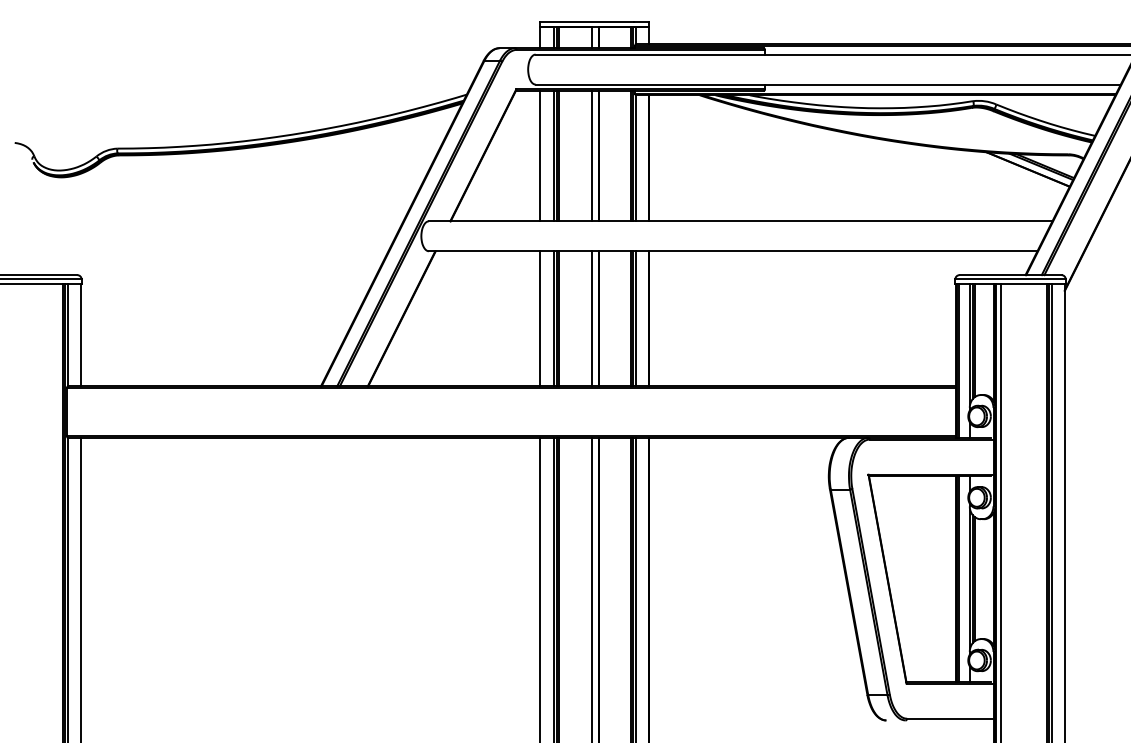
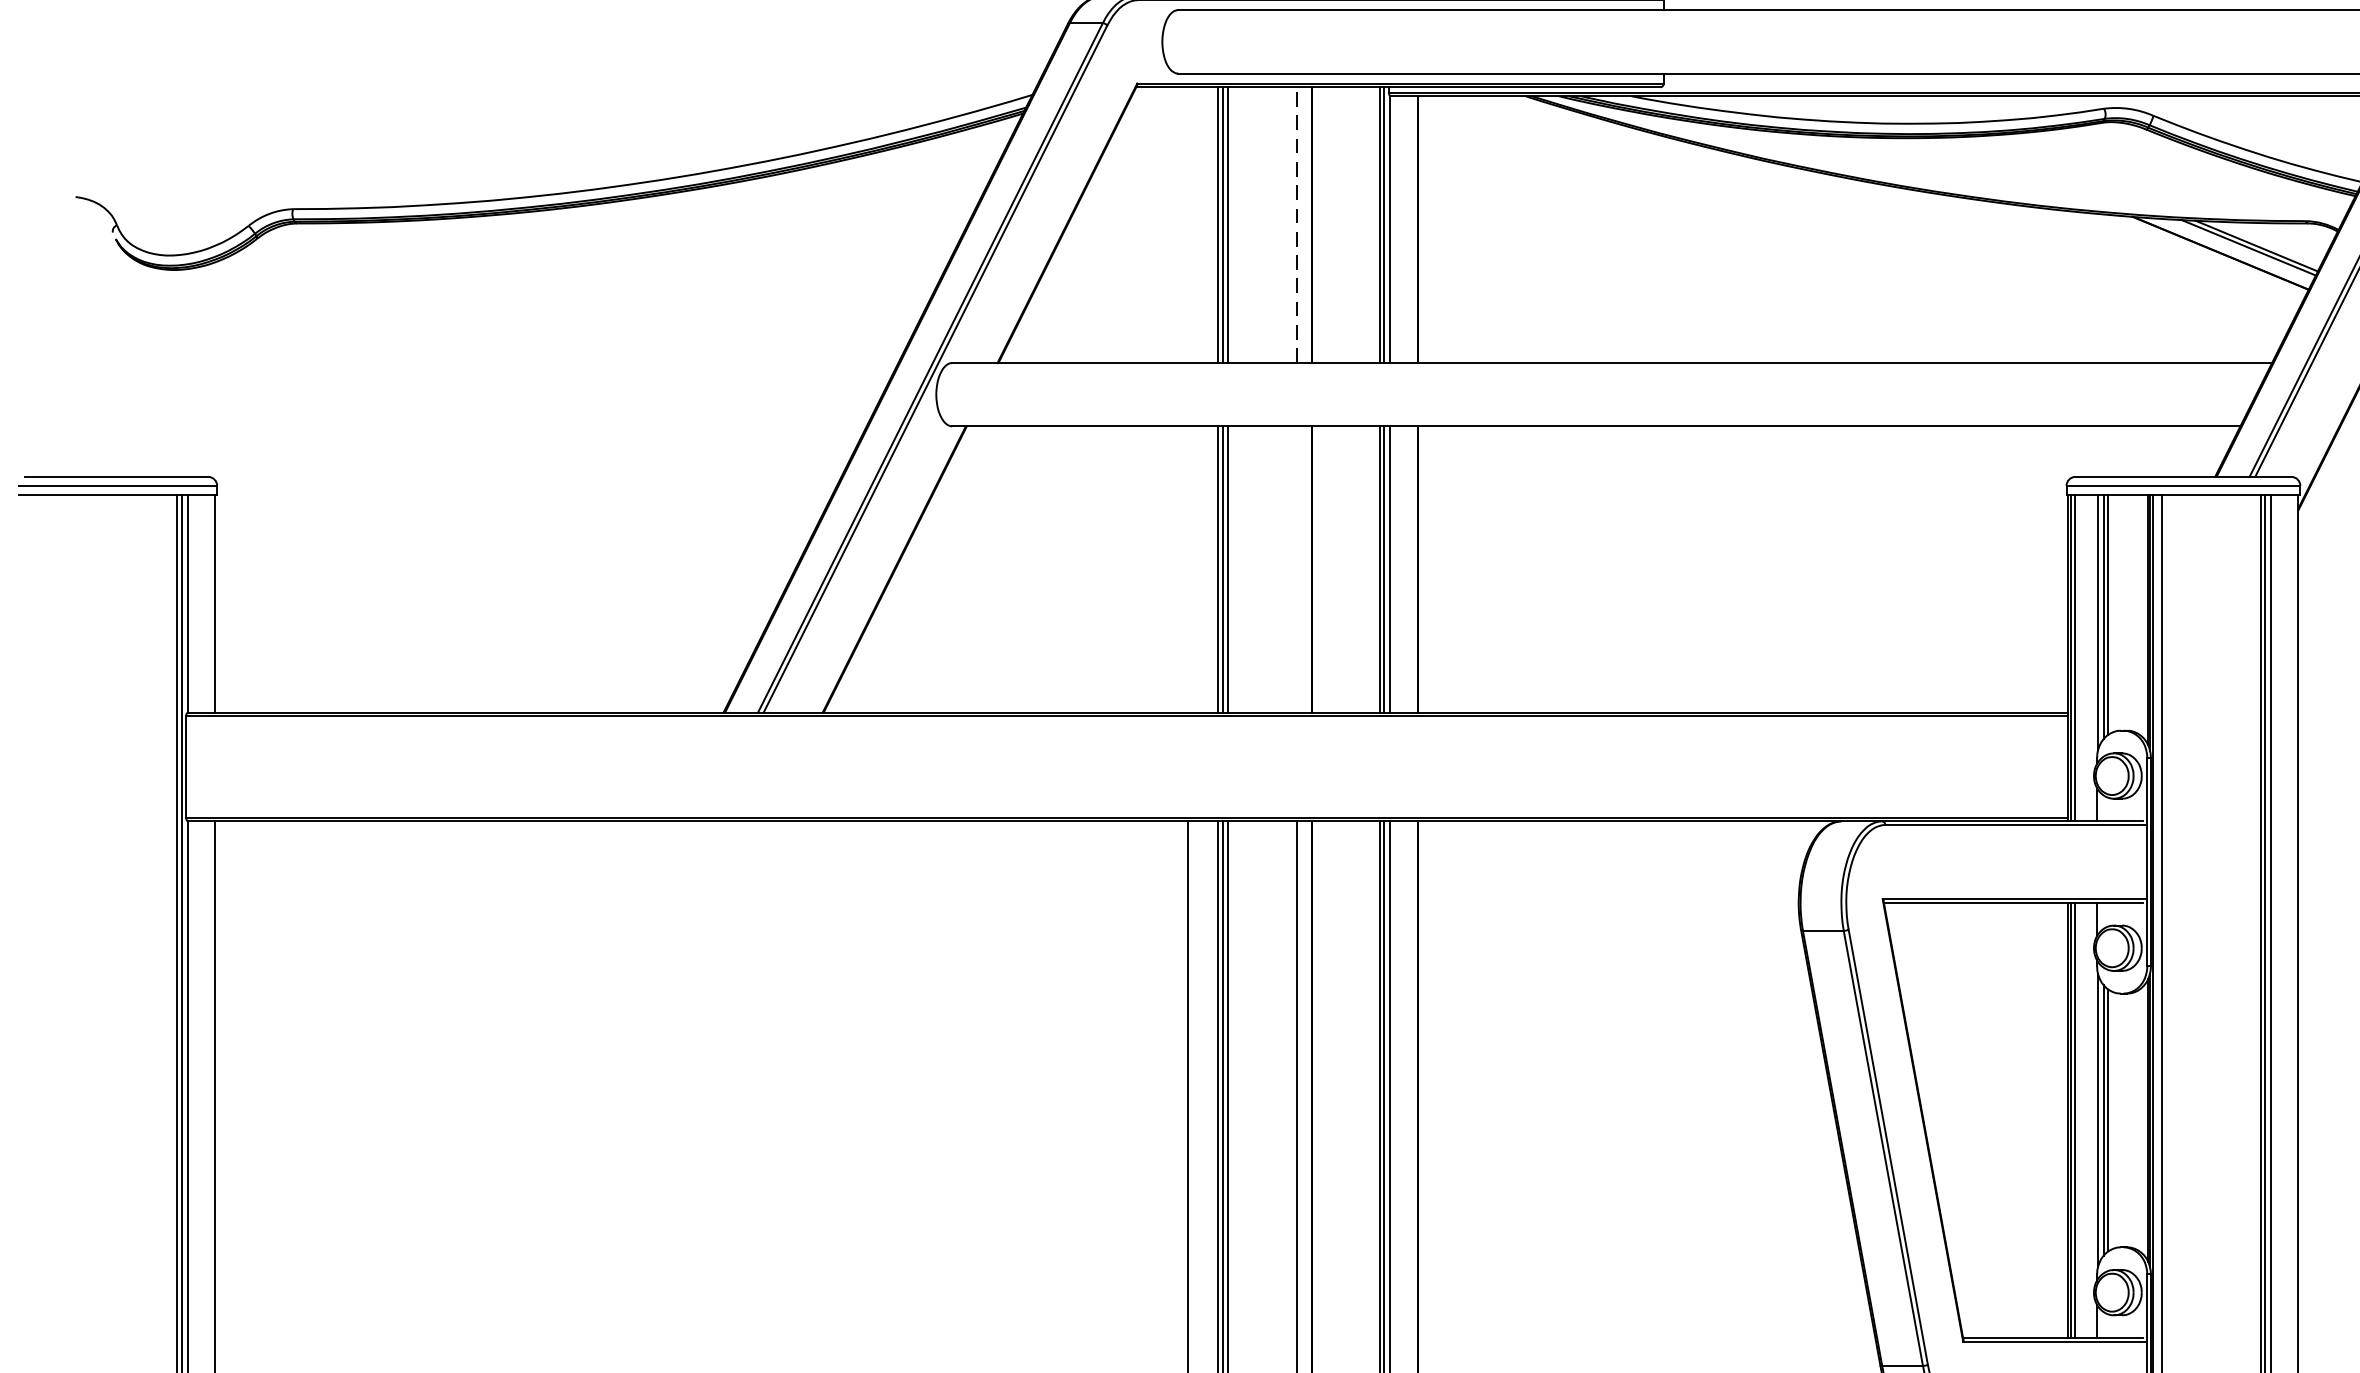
line: (591, 155) -> (1296, 223), solid -> dashed
line: (540, 156) -> (1188, 225), removed
line: (540, 318) -> (1188, 568), removed
line: (591, 318) -> (1296, 568), removed

